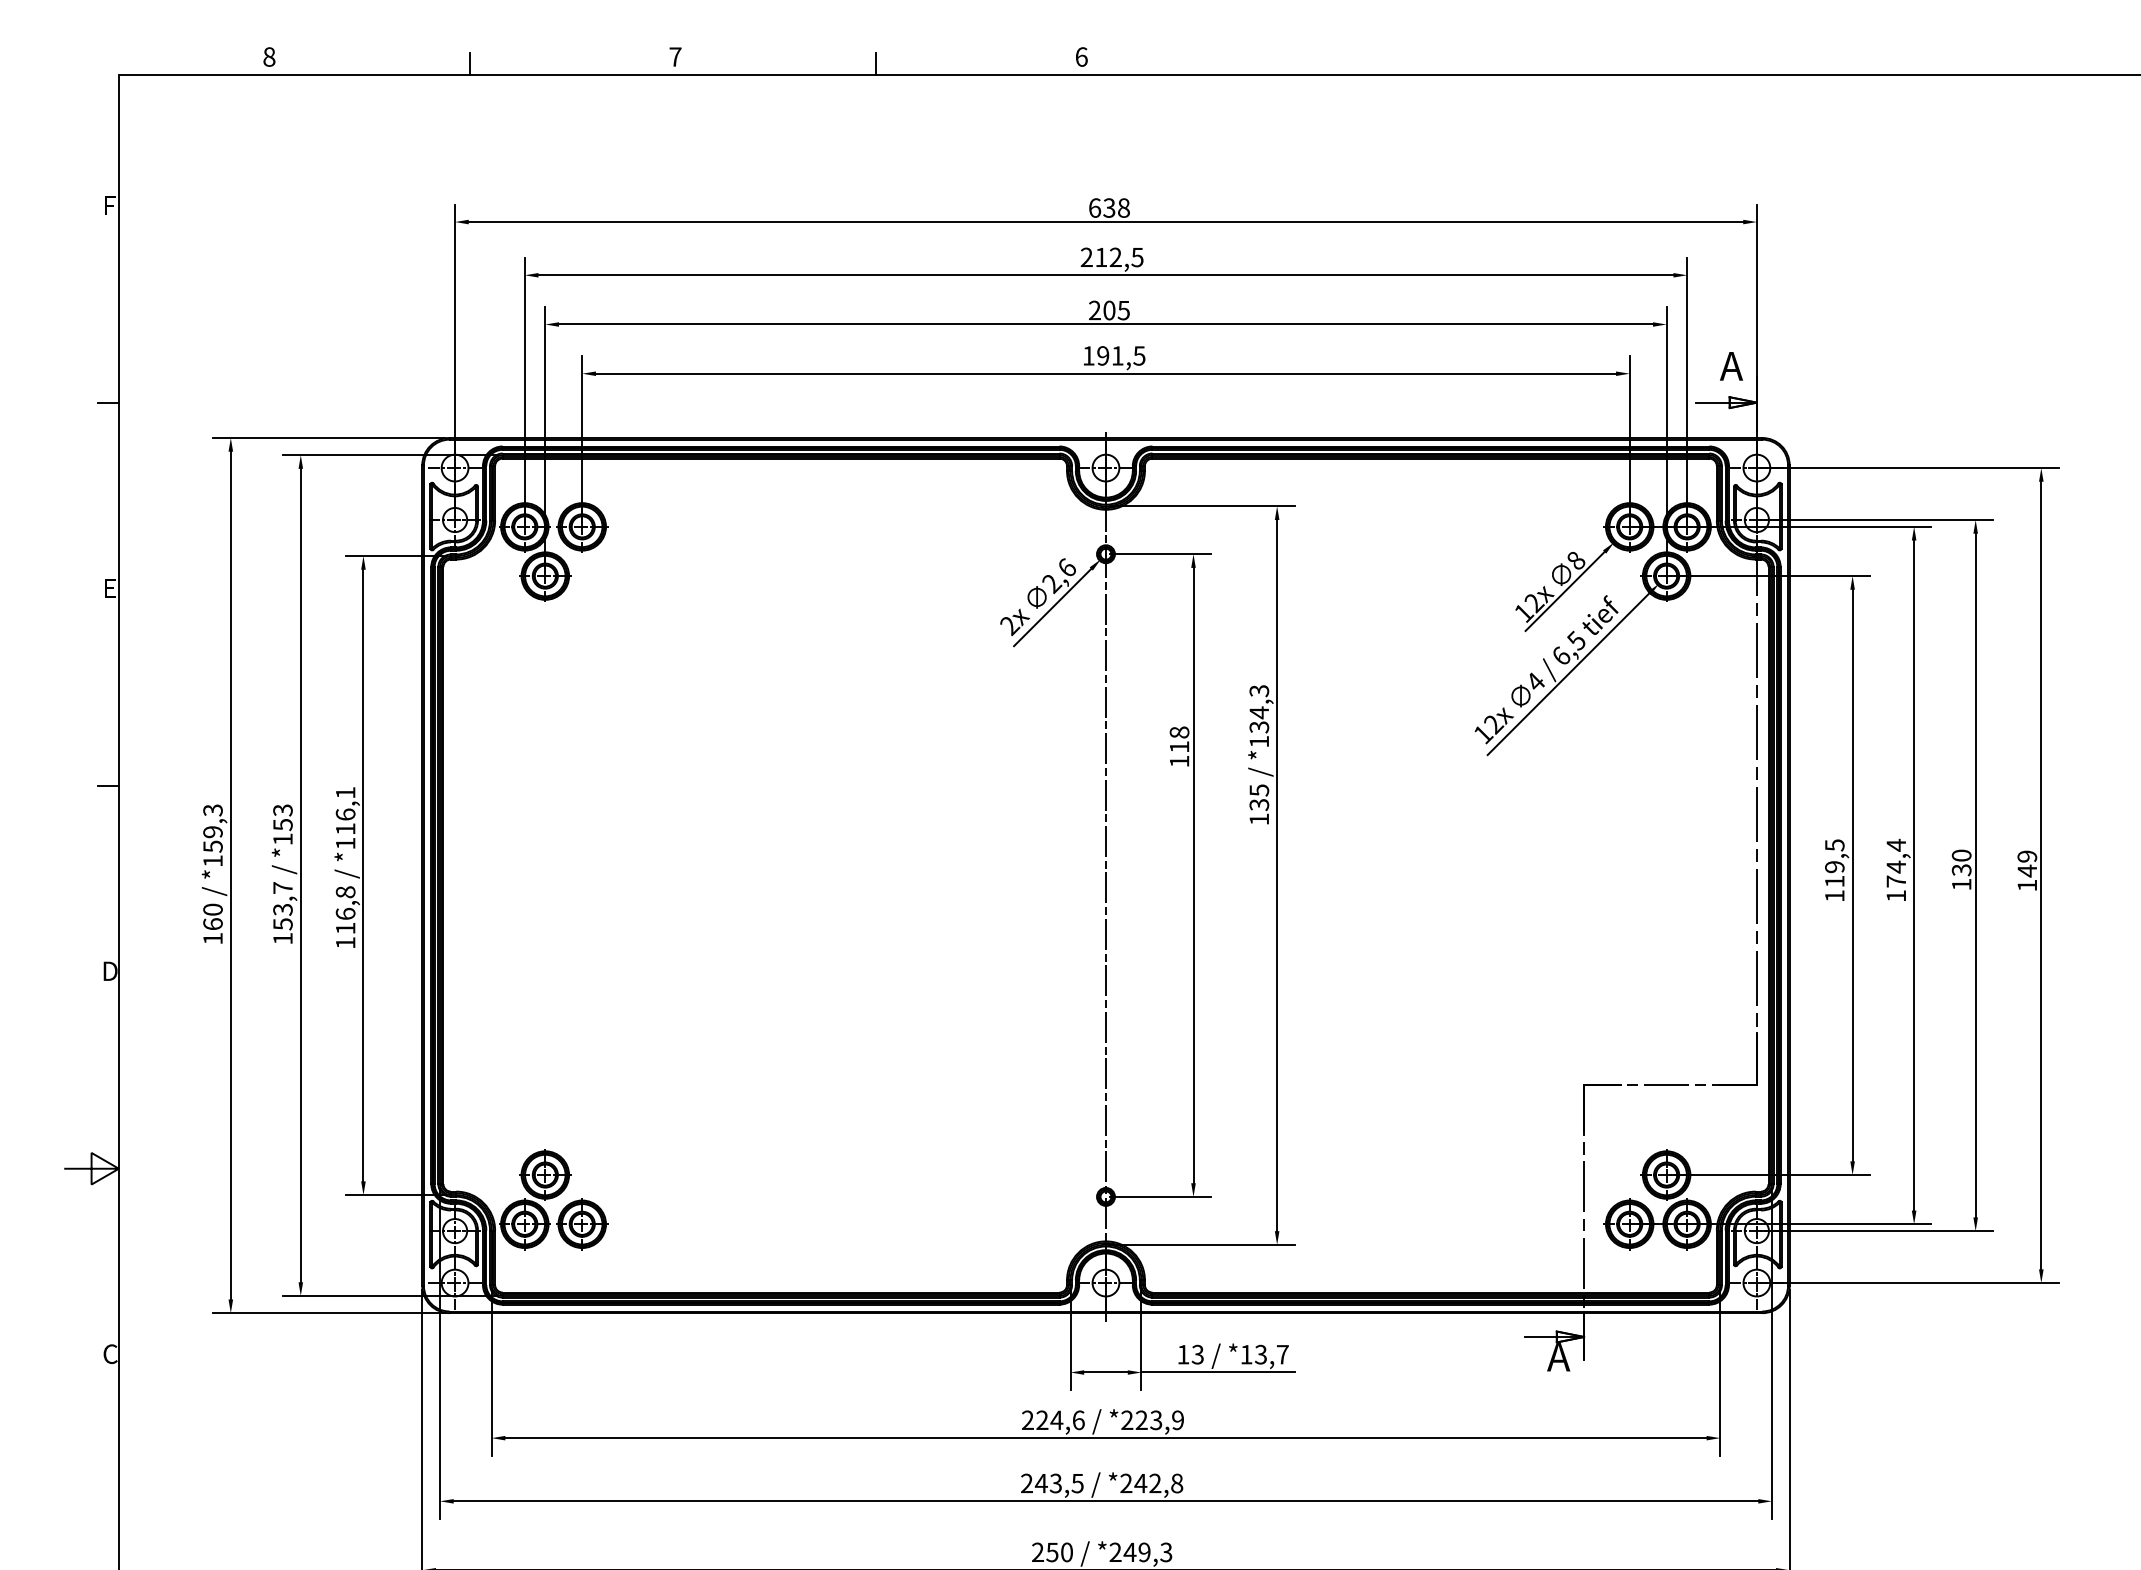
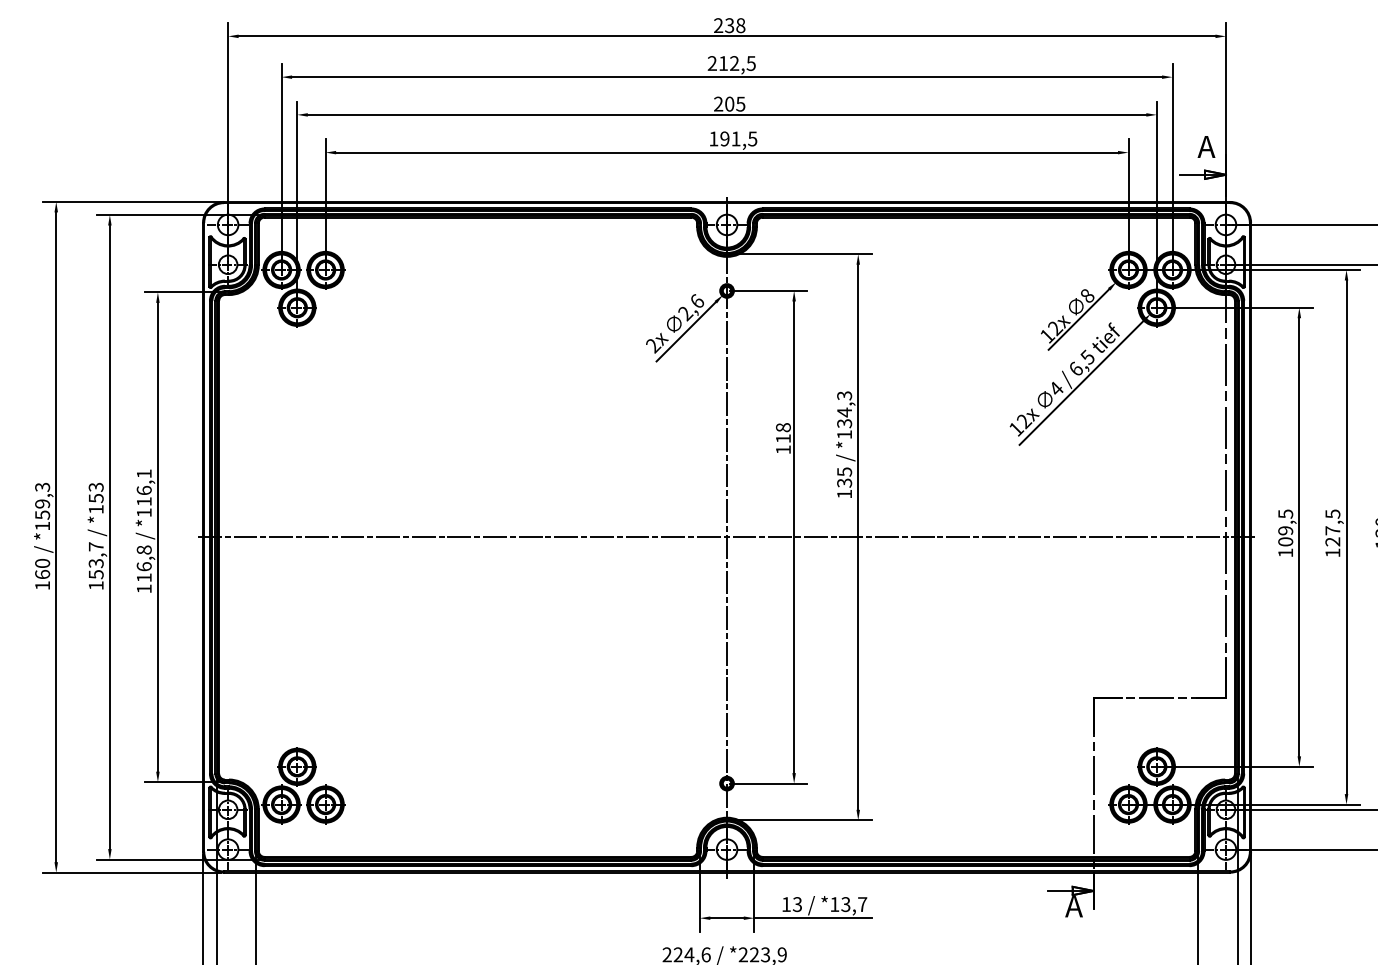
text: (1095, 207) -> (719, 25), 638 -> 238
text: (1896, 862) -> (1332, 527), 174,4 -> 127,5
line: (1106, 875) -> (727, 537), added
text: (1834, 881) -> (1285, 541), 119,5 -> 109,5

